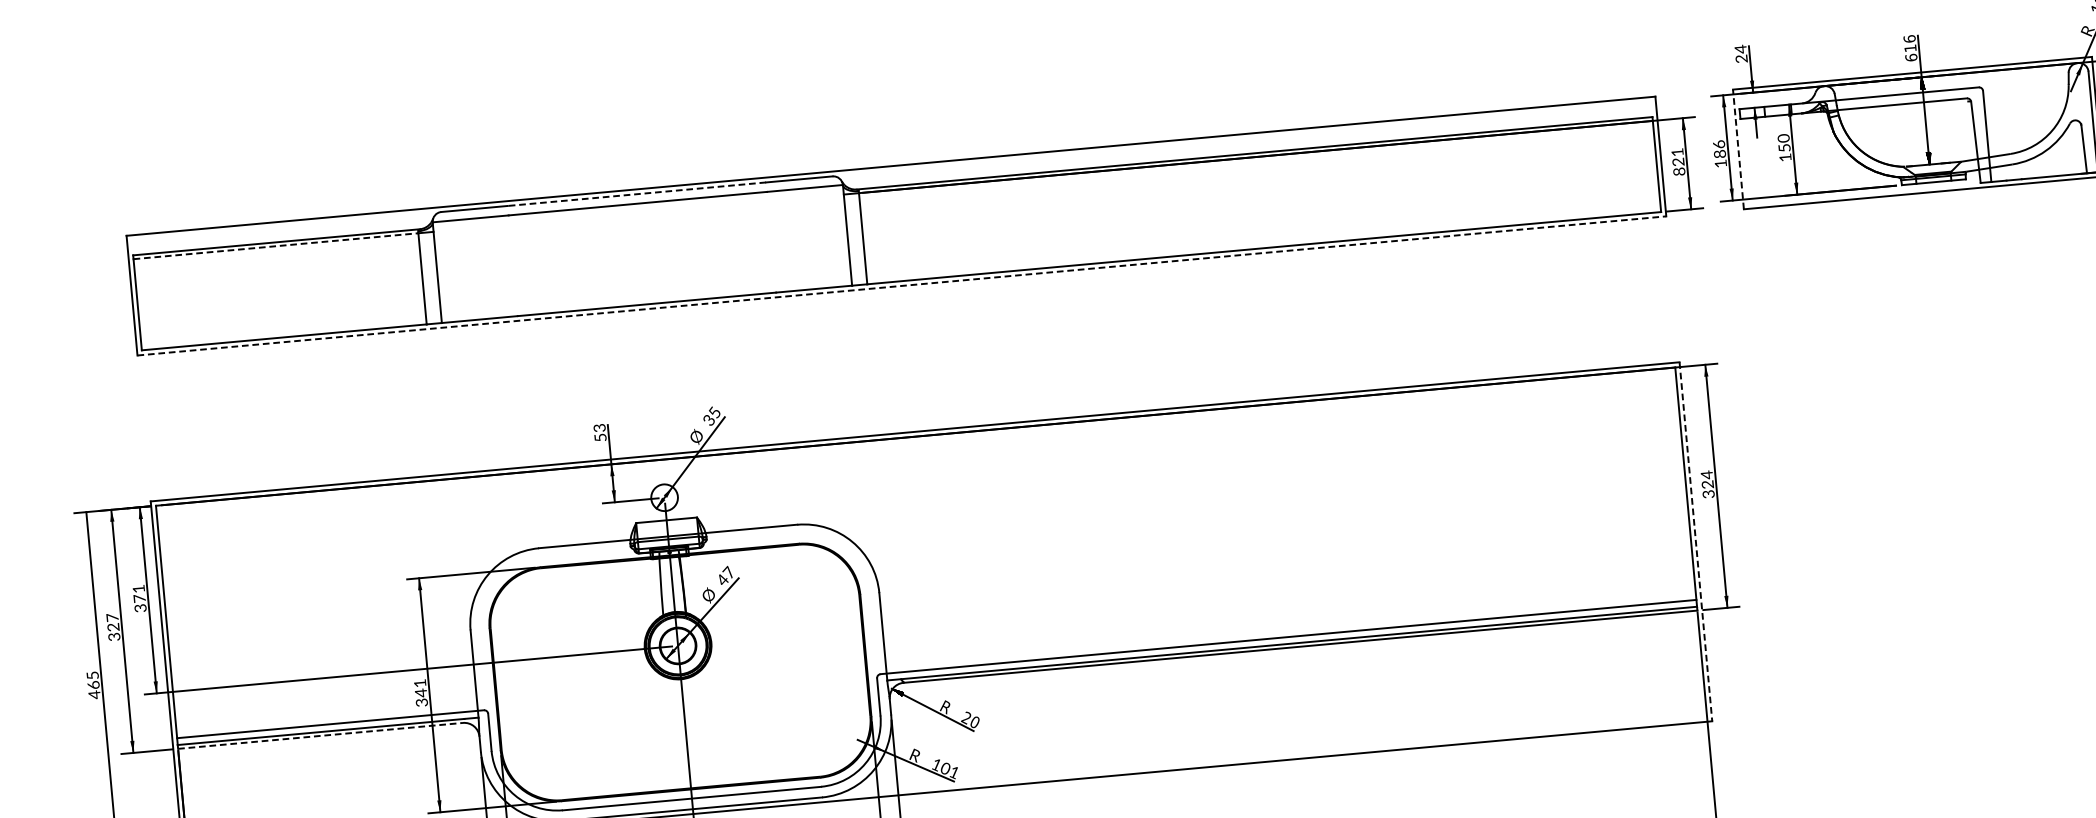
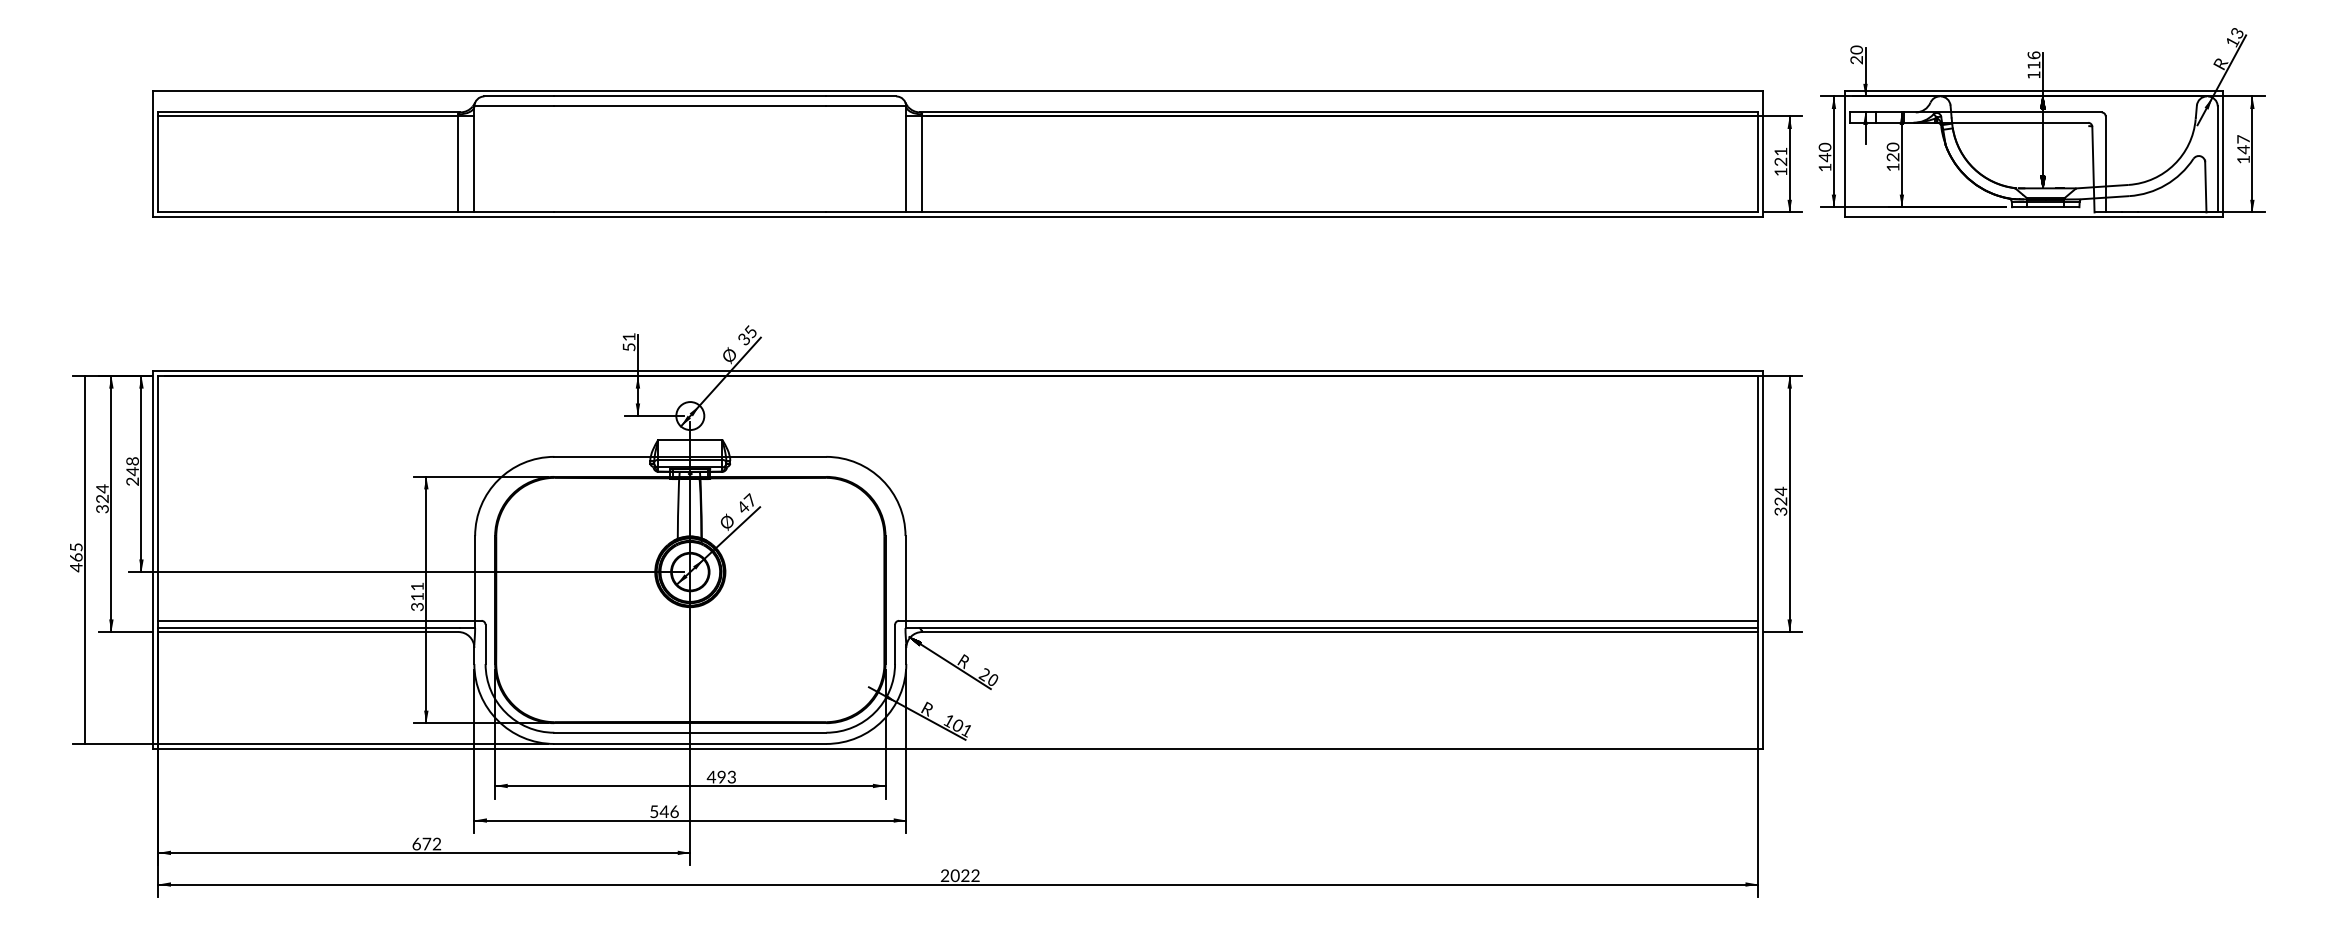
text: (1740, 48) -> (1856, 49), 24 -> 20
text: (1910, 57) -> (2033, 74), 616 -> 116
line: (1738, 148) -> (1844, 153), dashed -> solid
text: (1784, 148) -> (1892, 157), 150 -> 120
text: (1719, 149) -> (1824, 152), 186 -> 140
text: (1678, 171) -> (1780, 171), 821 -> 121
line: (637, 194) -> (690, 96), dashed -> solid
line: (276, 246) -> (308, 116), dashed -> solid
line: (902, 286) -> (958, 217), dashed -> solid
text: (599, 428) -> (628, 337), 53 -> 51
line: (1696, 542) -> (1763, 560), dashed -> solid
text: (139, 598) -> (132, 471), 371 -> 248
text: (112, 617) -> (102, 488), 327 -> 324
text: (421, 692) -> (417, 596), 341 -> 311
line: (320, 736) -> (308, 632), dashed -> solid

